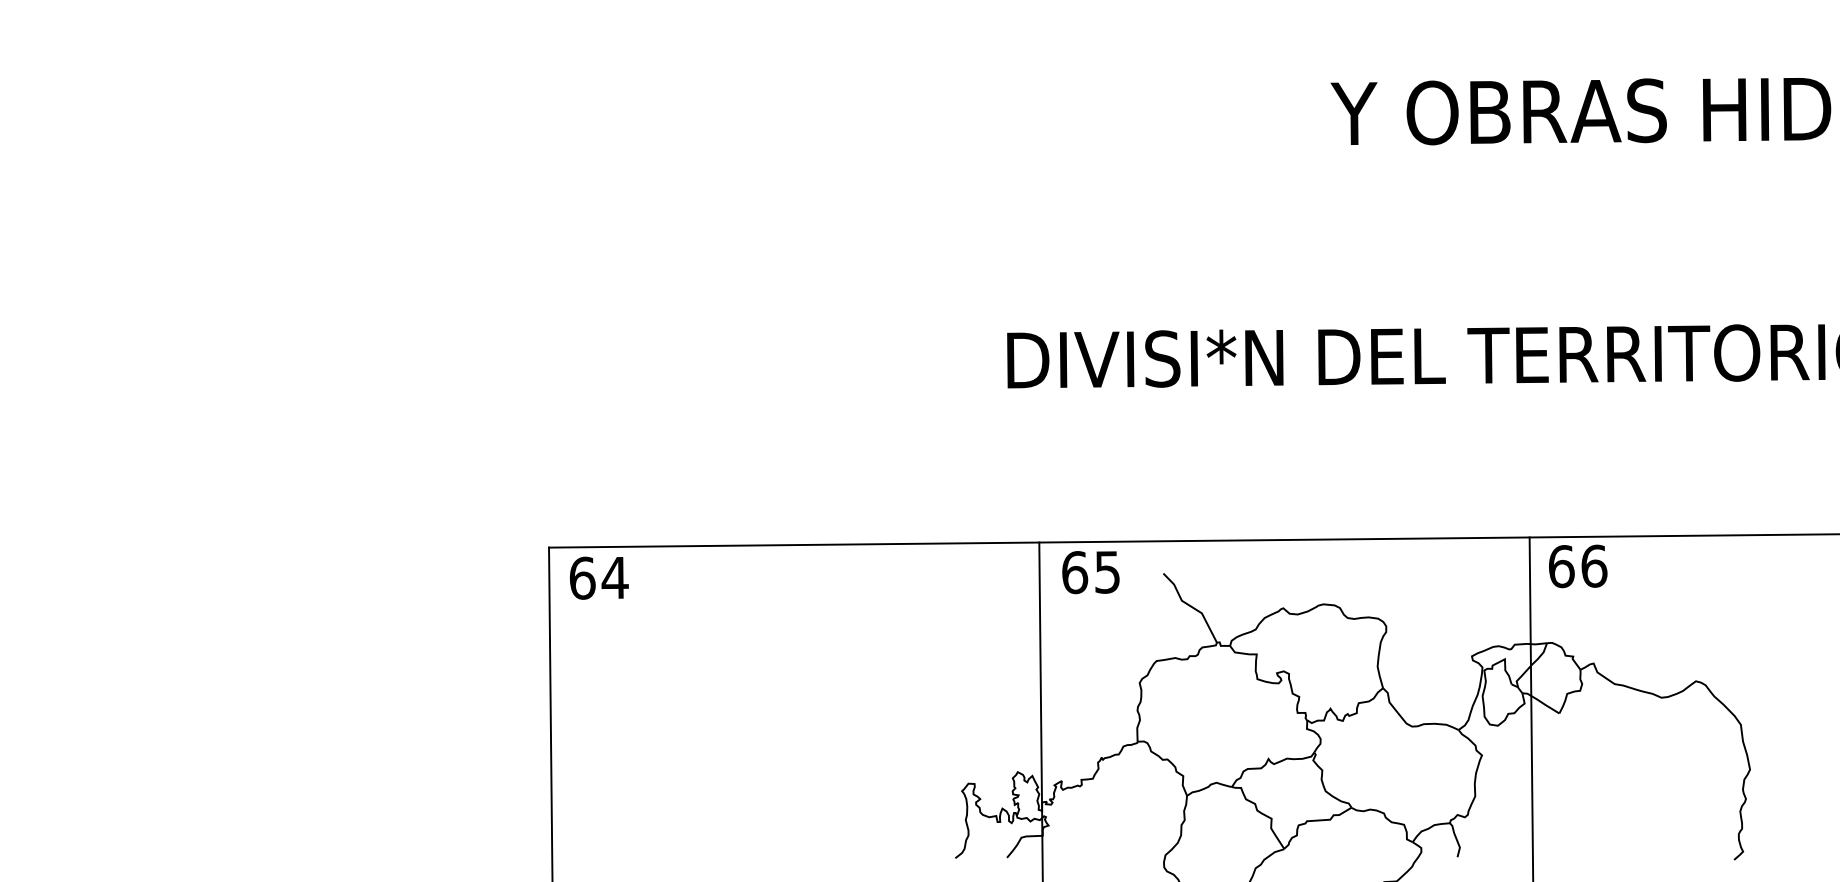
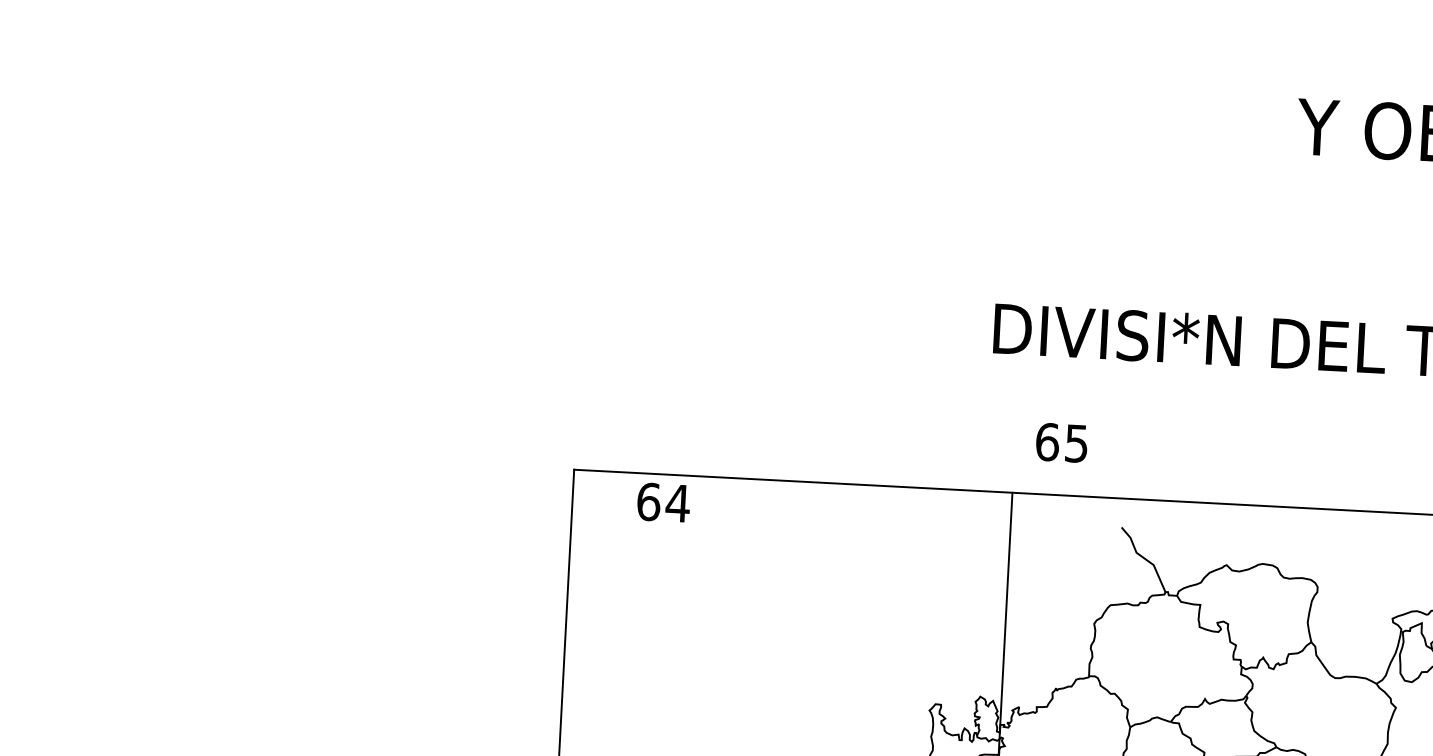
text: (1090, 572) -> (1061, 442), moved
text: (599, 577) -> (664, 502), moved

